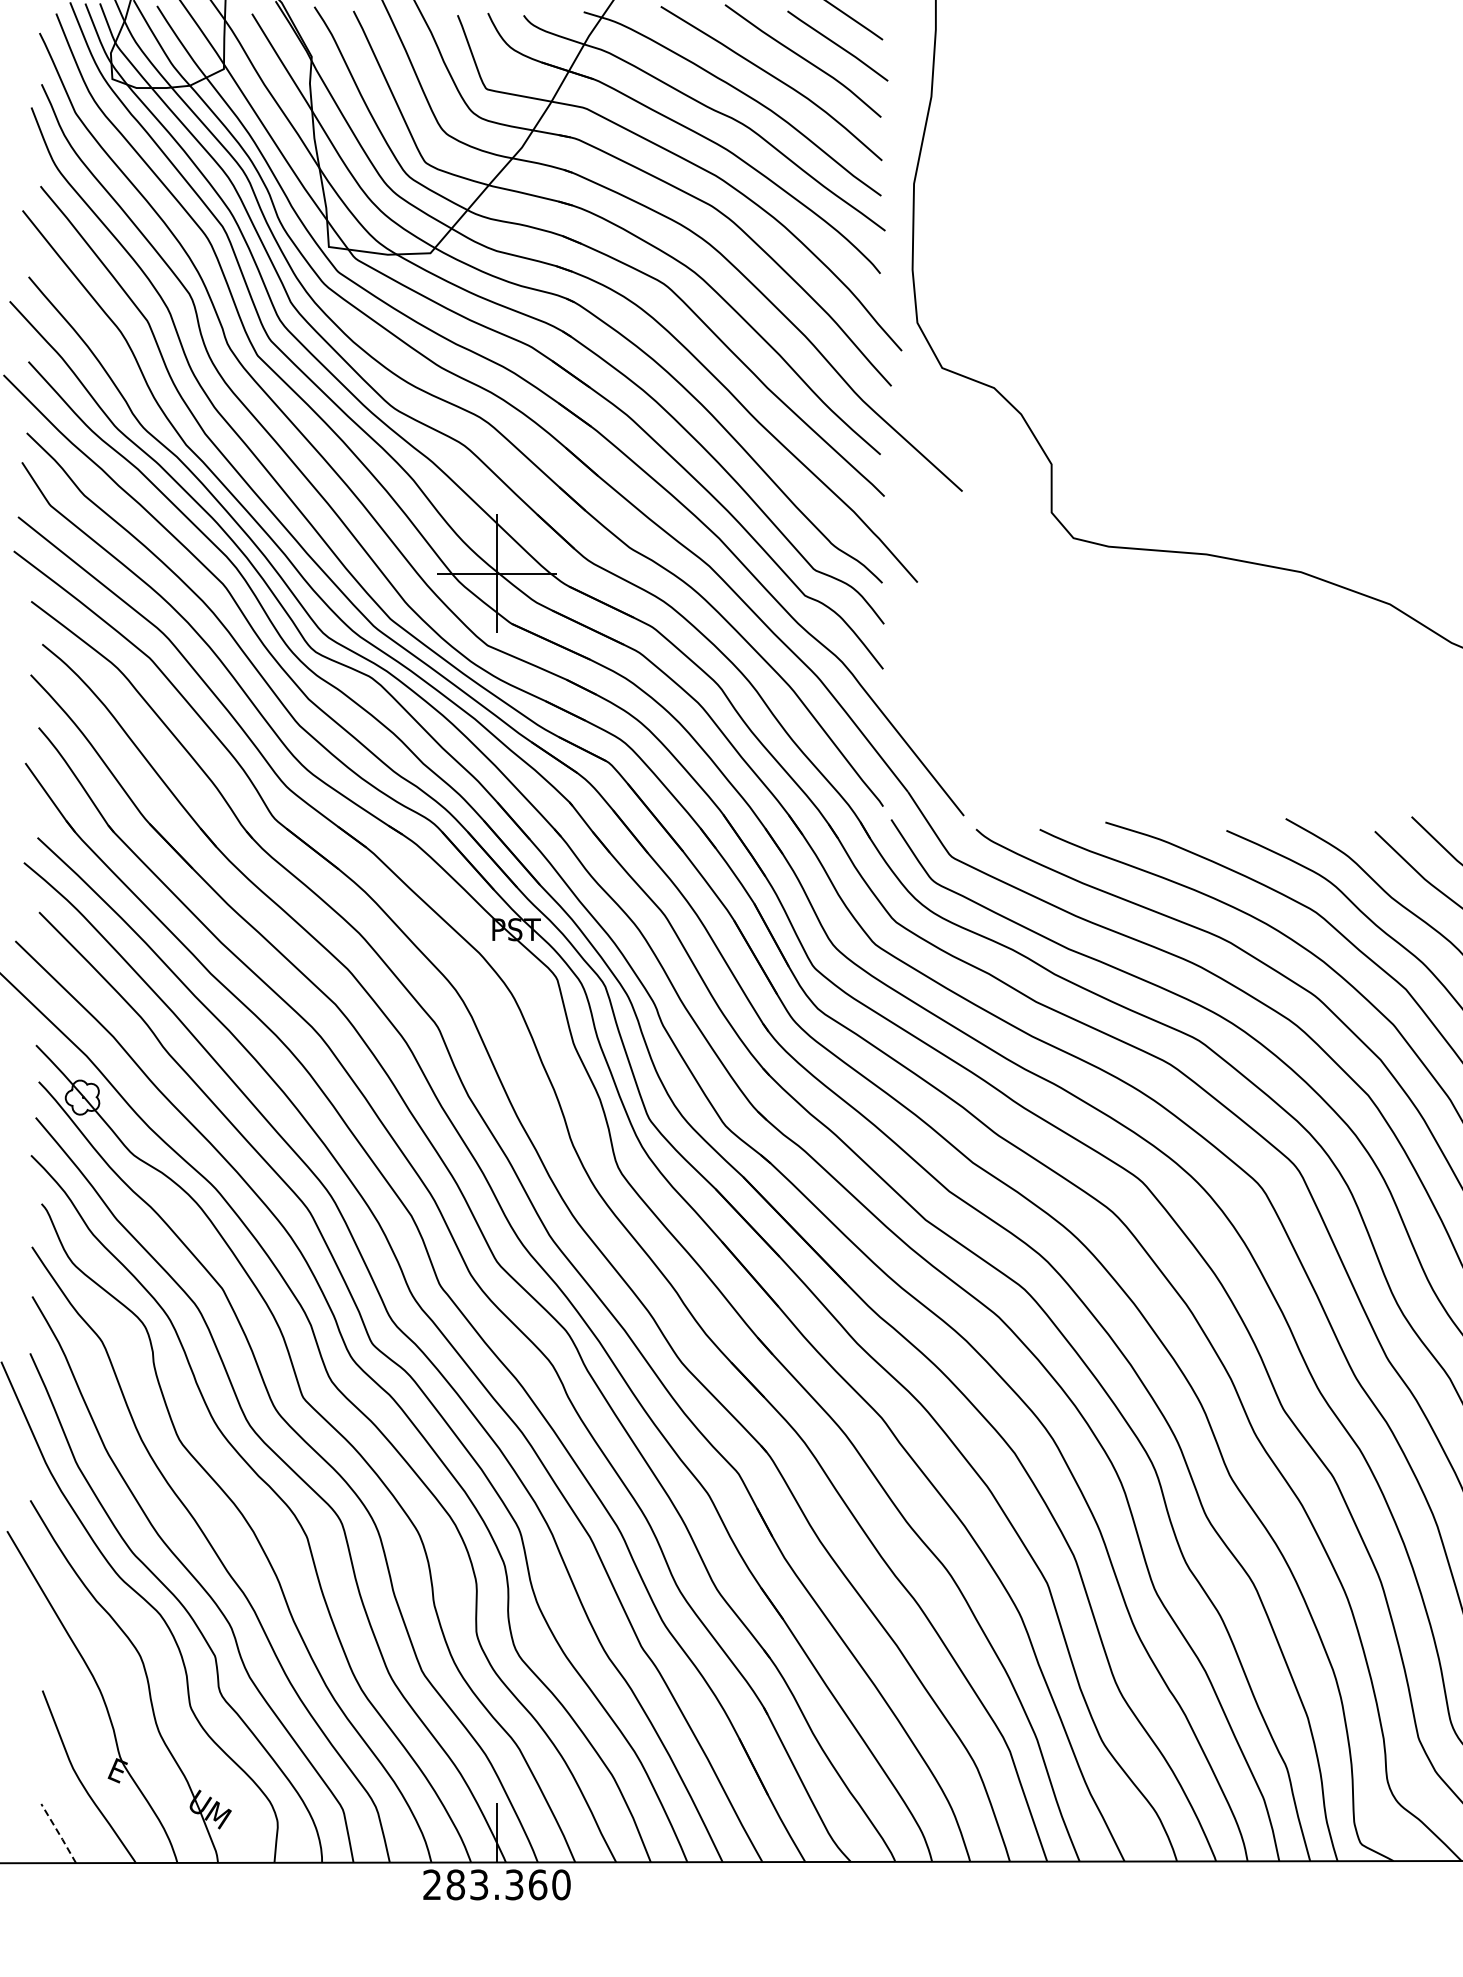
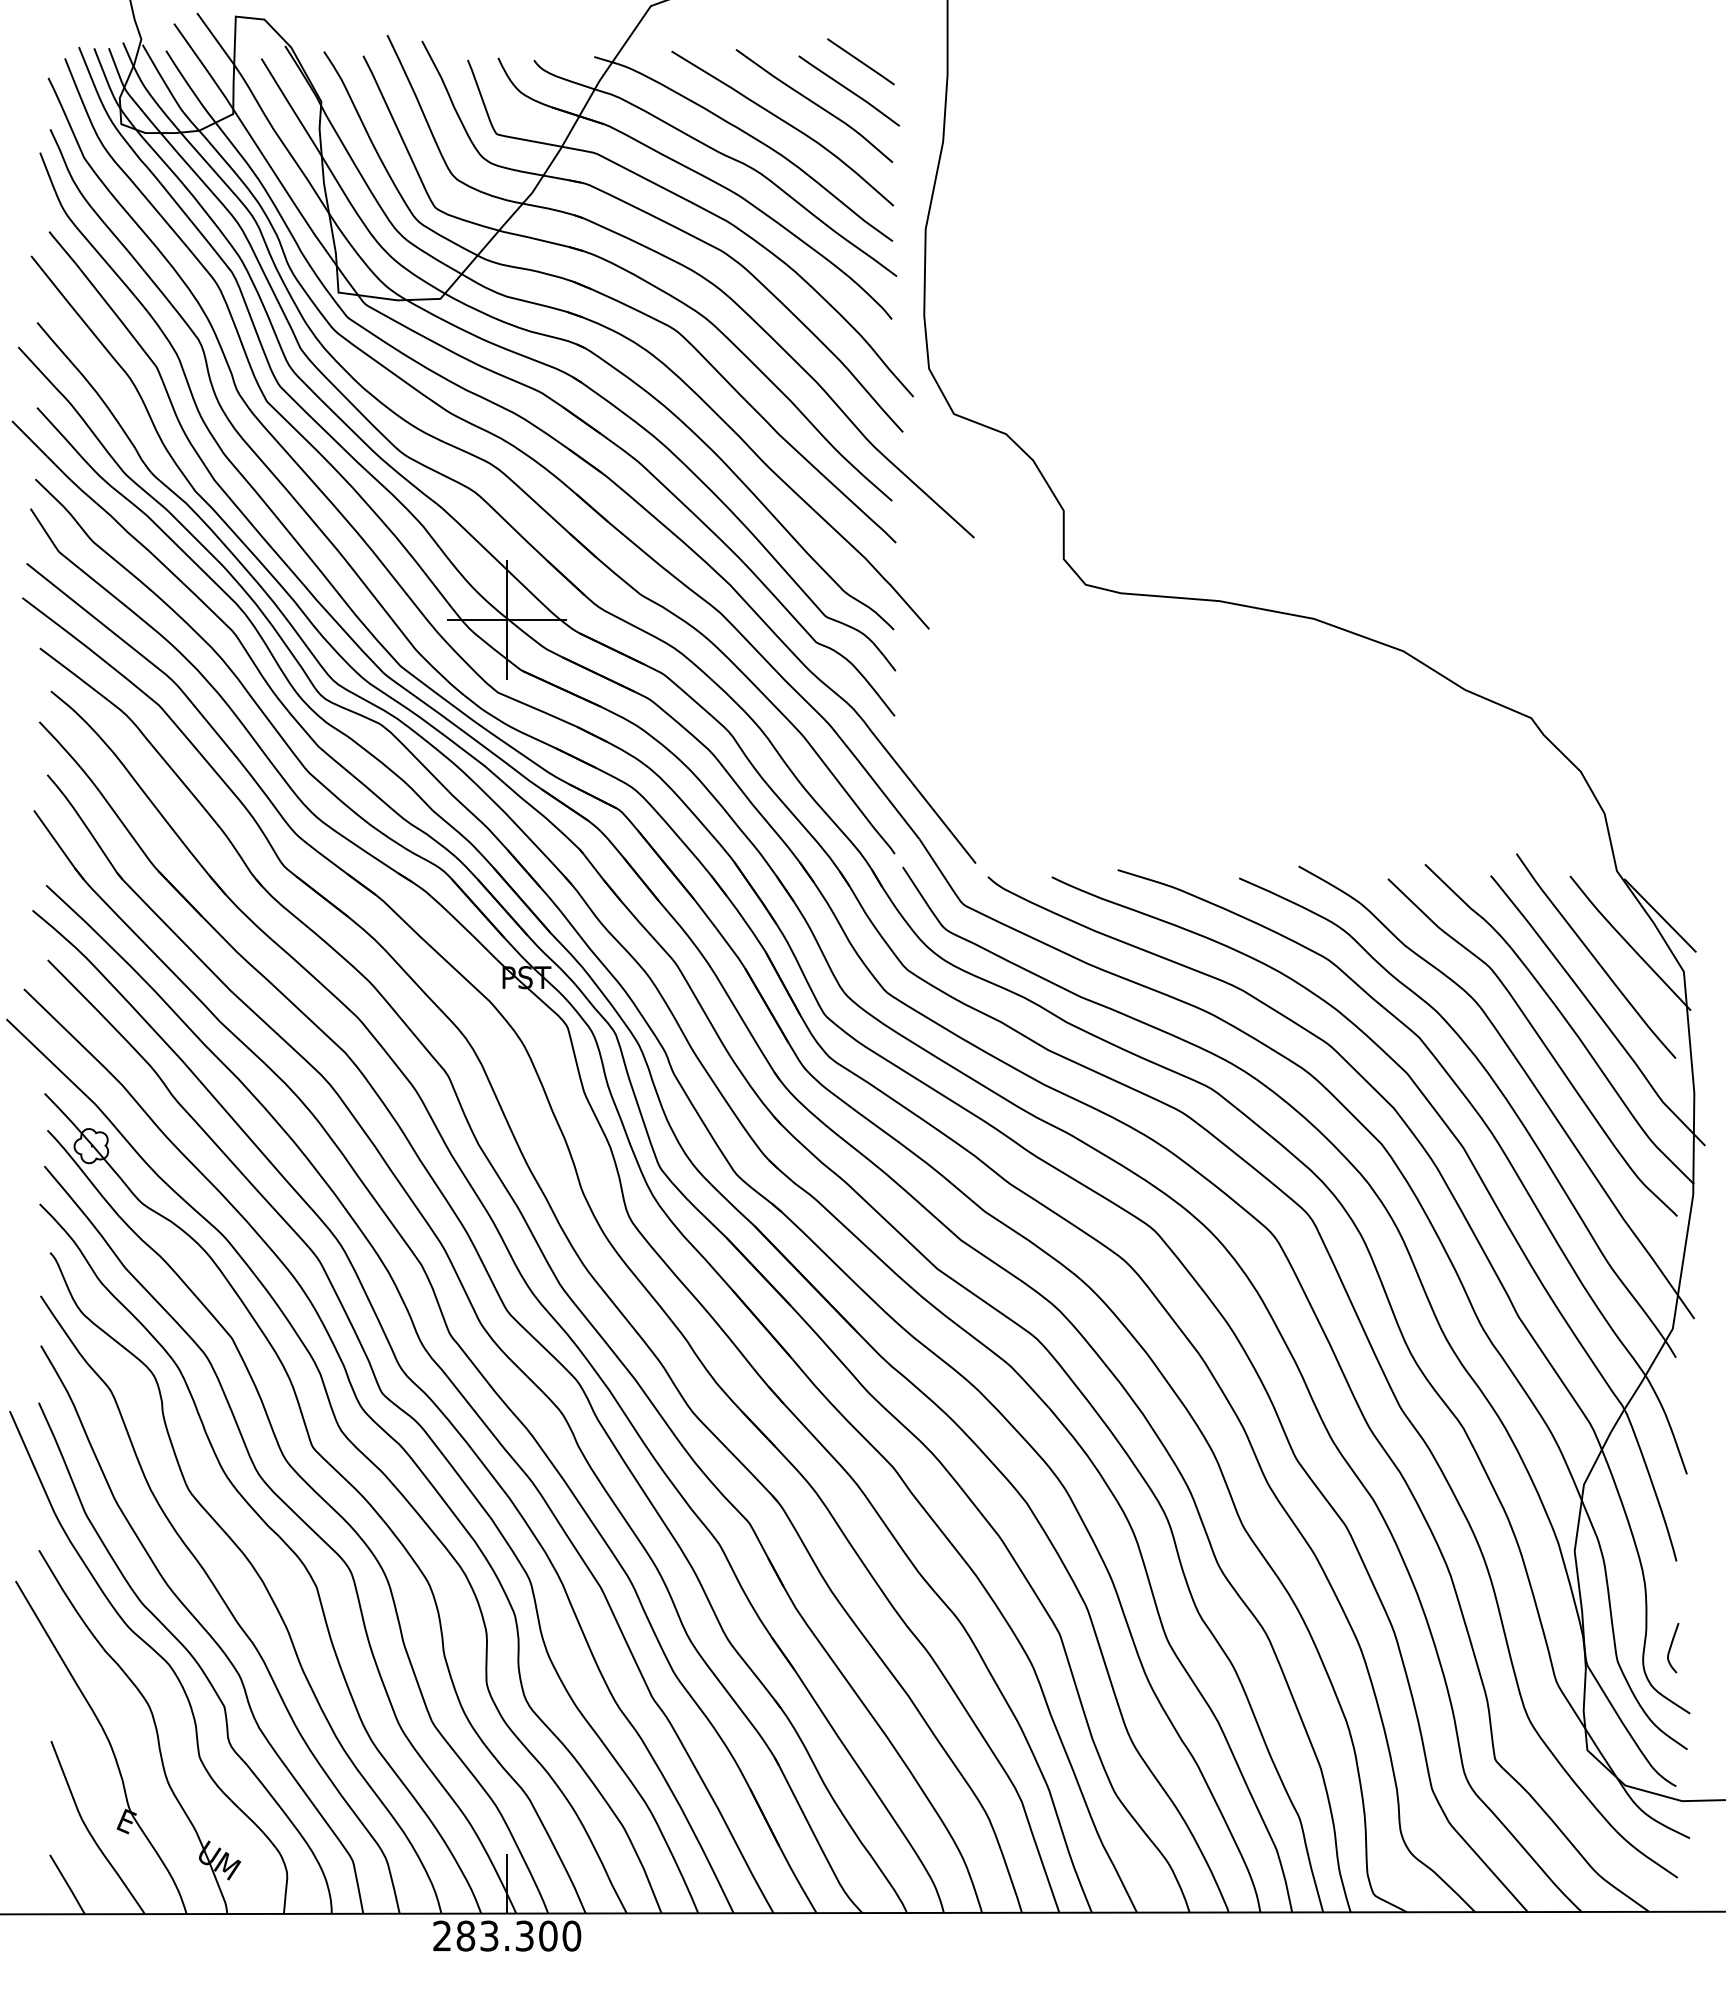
line: (58, 1833) -> (67, 1884), dashed -> solid
text: (538, 1884) -> (548, 1935), 283.360 -> 283.300

